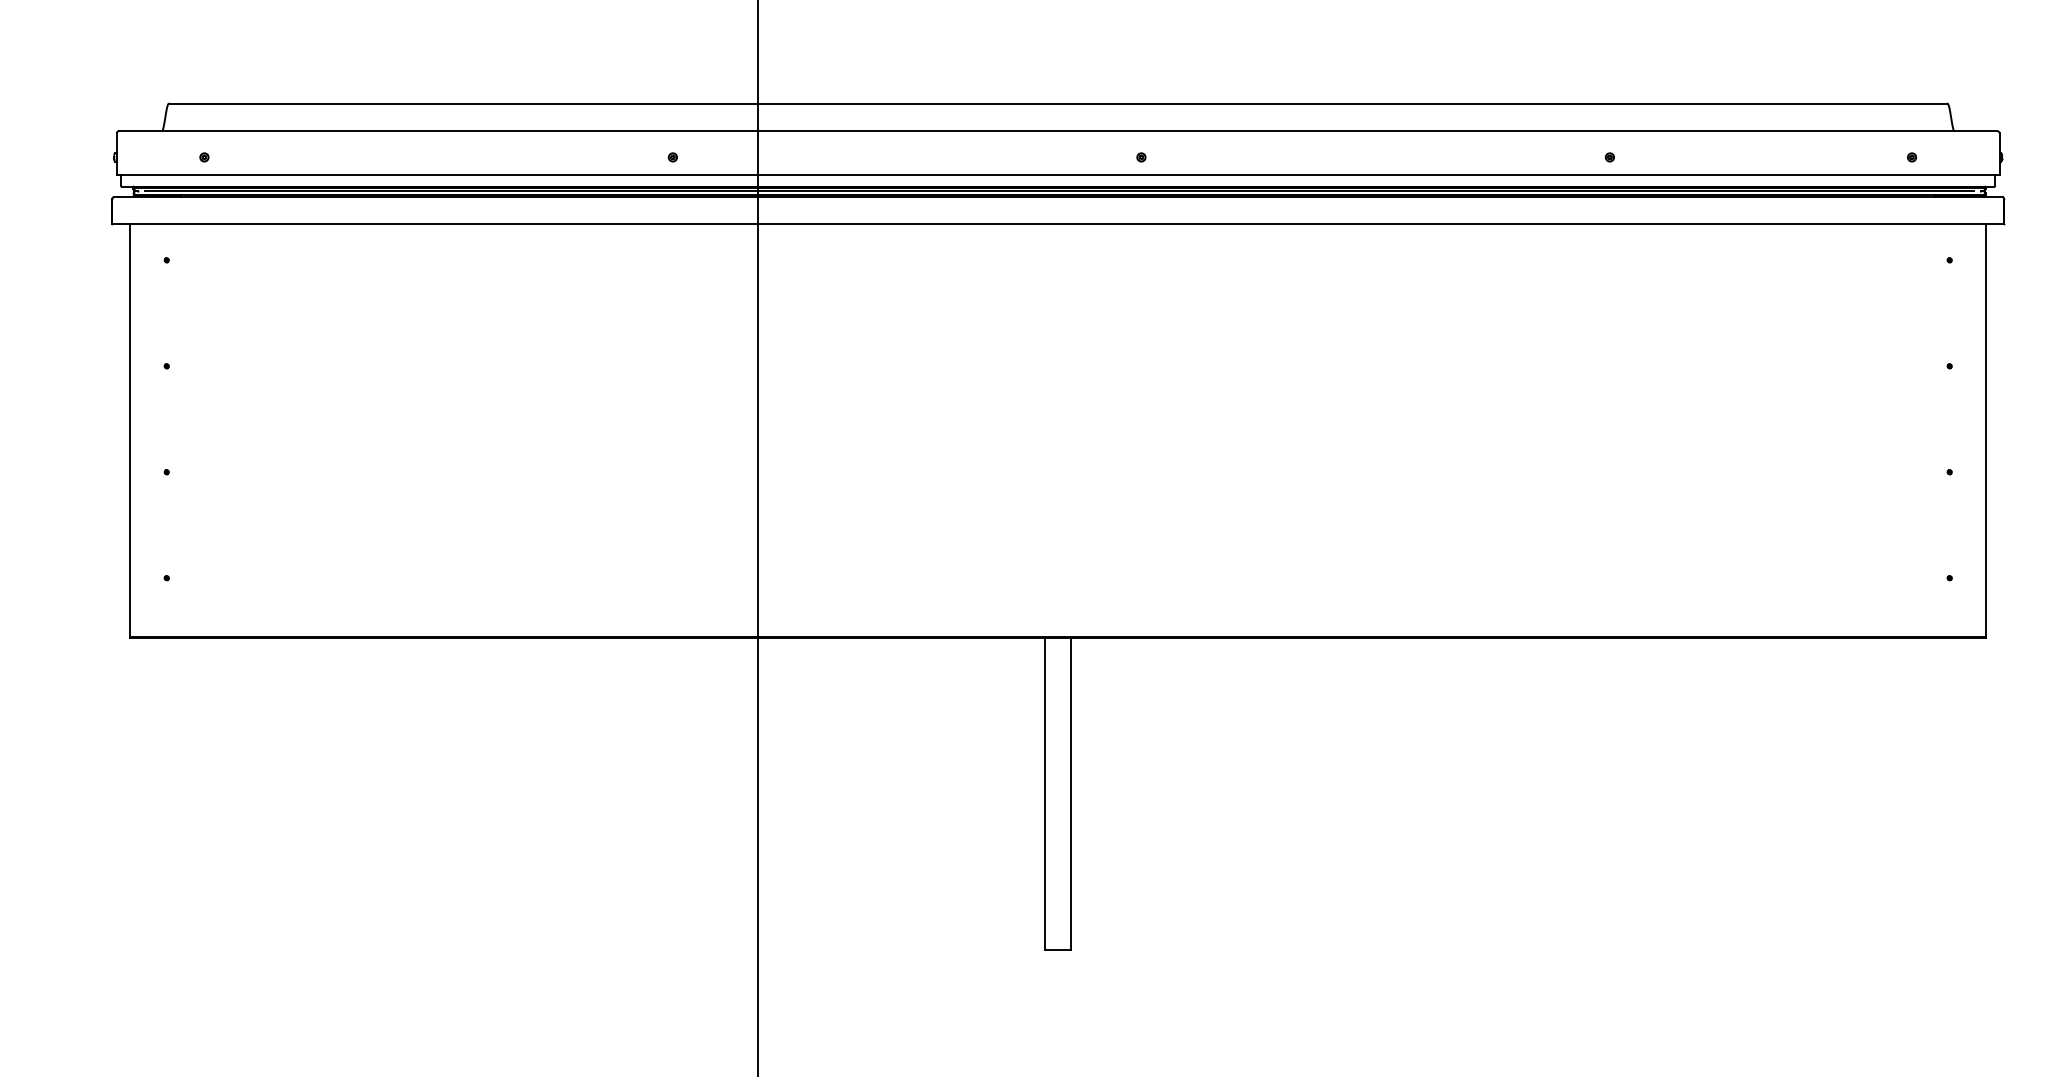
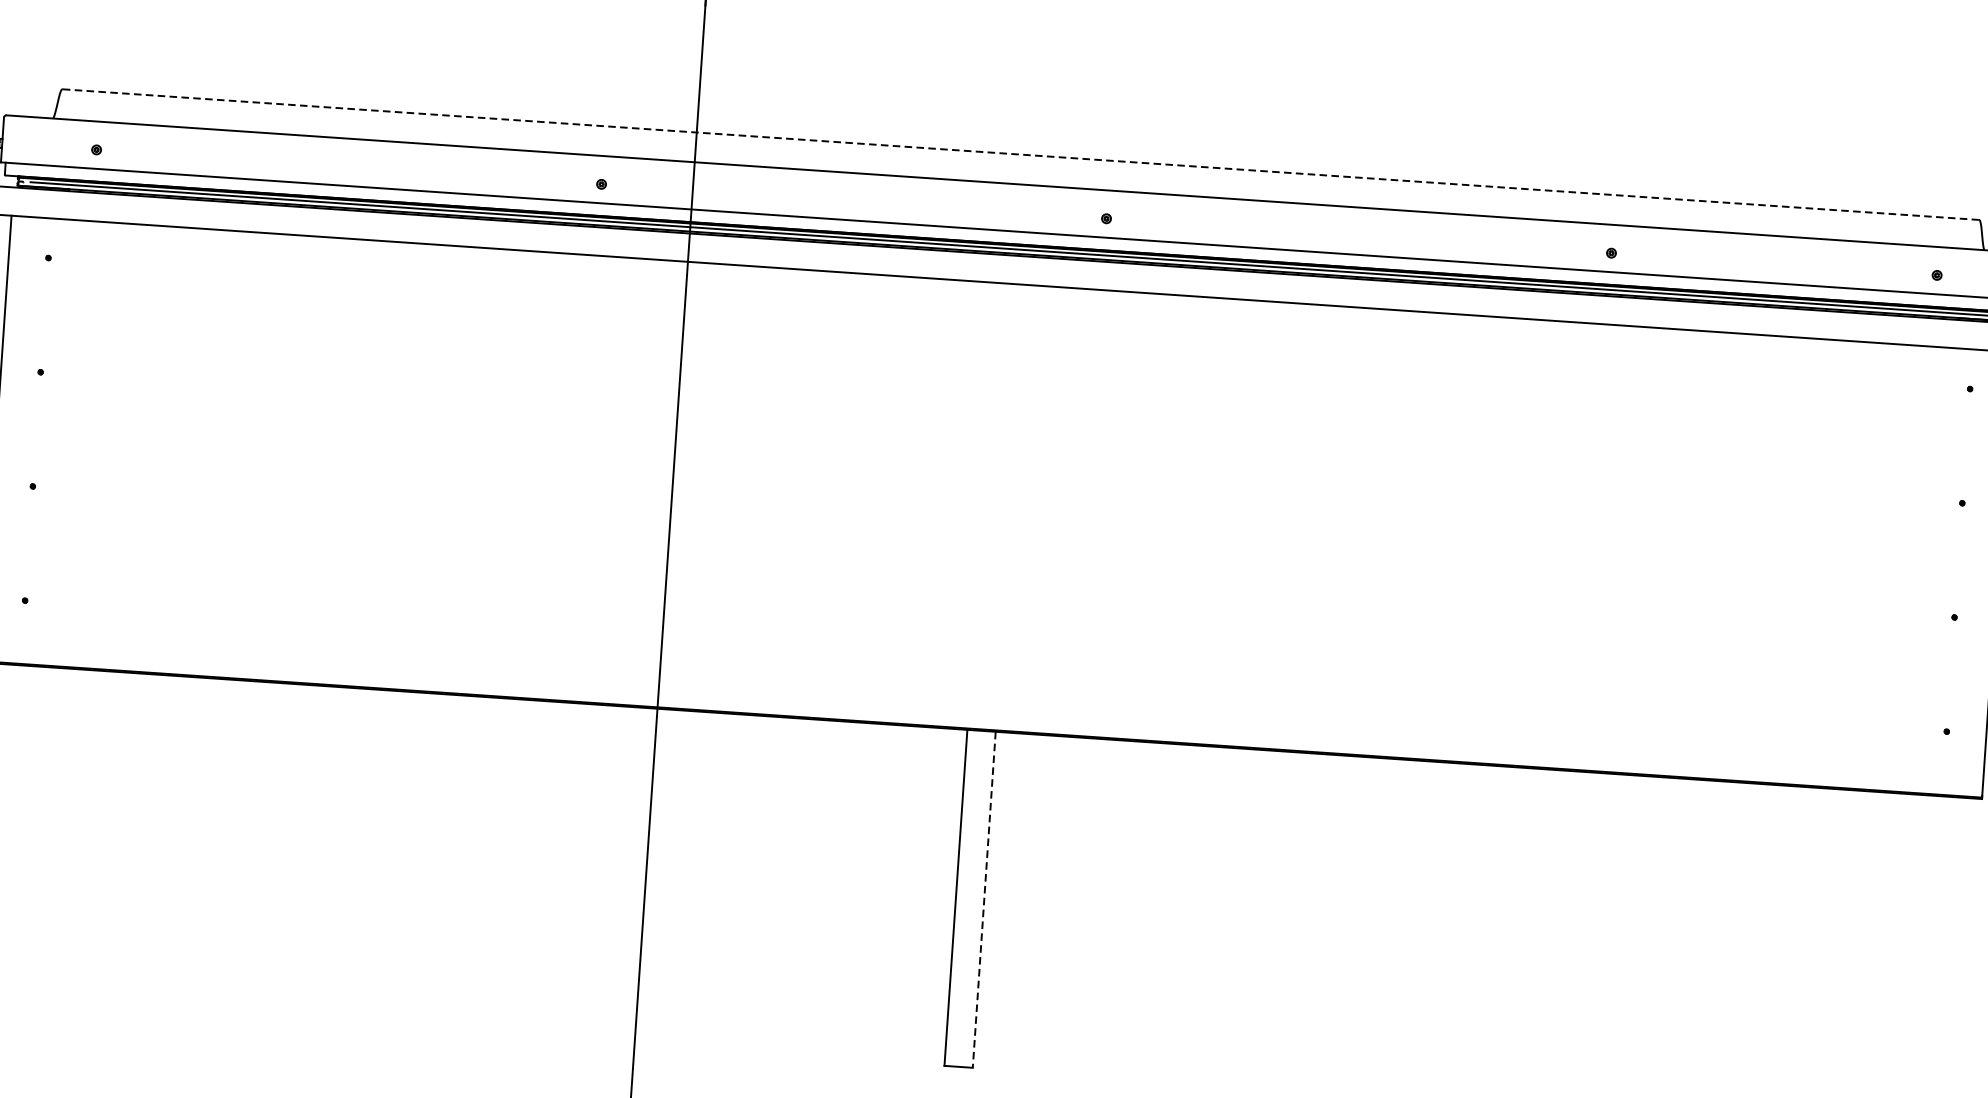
line: (1058, 103) -> (1021, 154), solid -> dashed
line: (1071, 794) -> (984, 900), solid -> dashed

